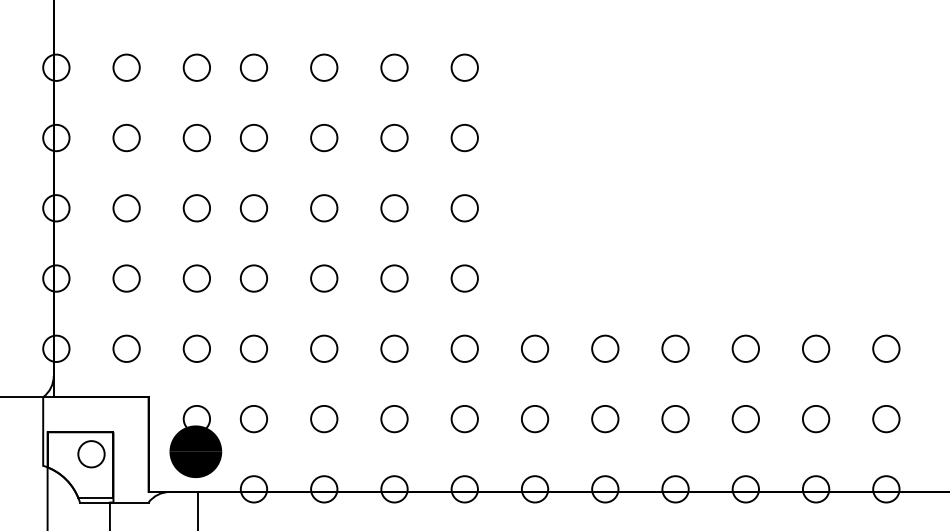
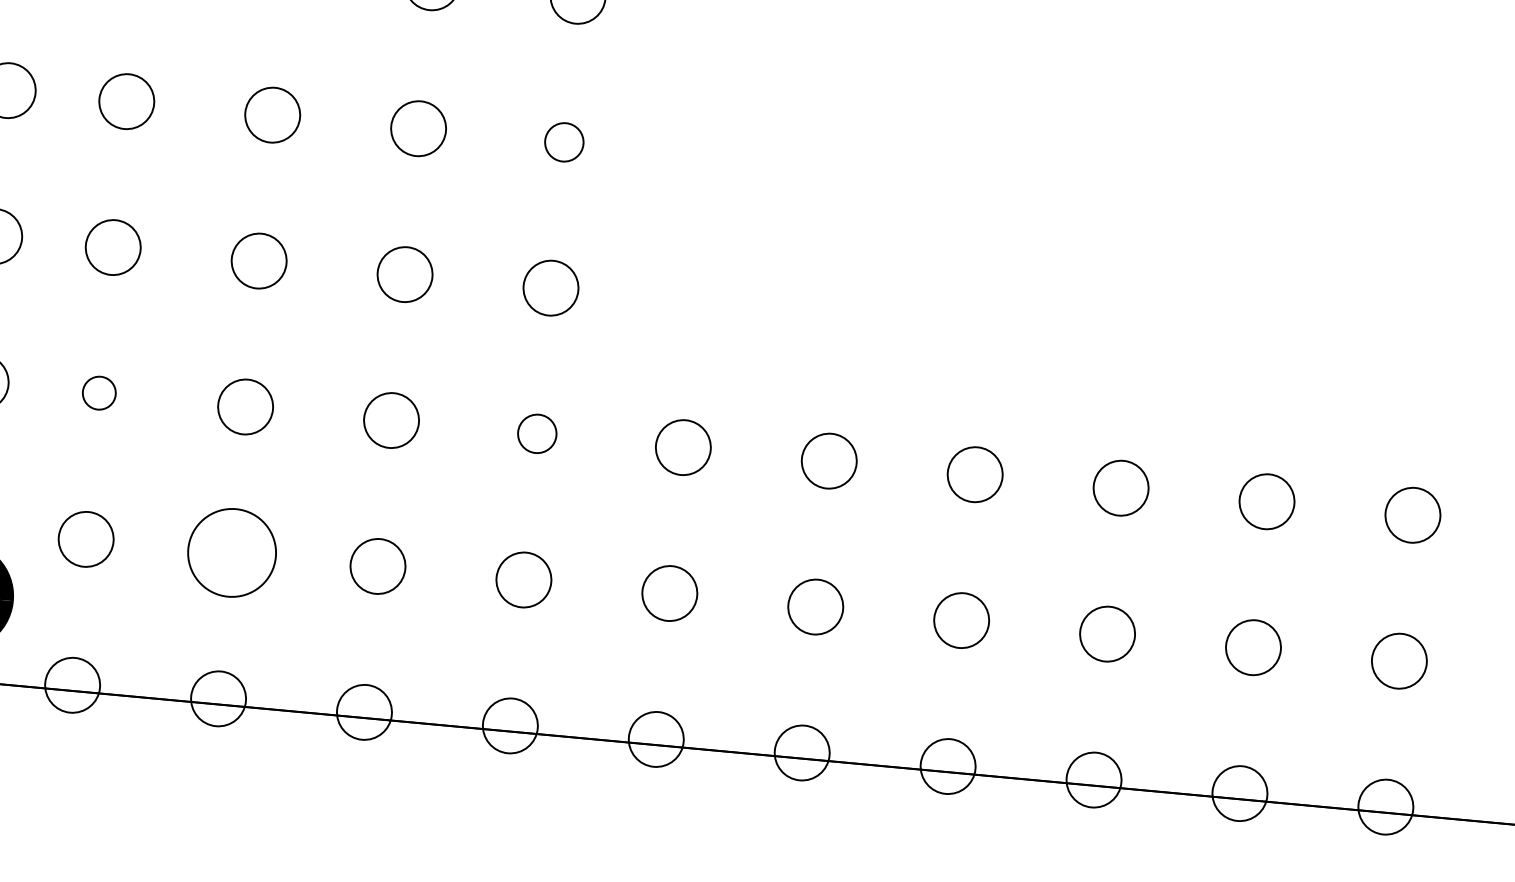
circle: (464, 208) -> (563, 142), size x0.7
circle: (253, 348) -> (98, 392), size x0.6
circle: (464, 348) -> (536, 433), size x0.7
circle: (324, 418) -> (232, 551), size x1.6

